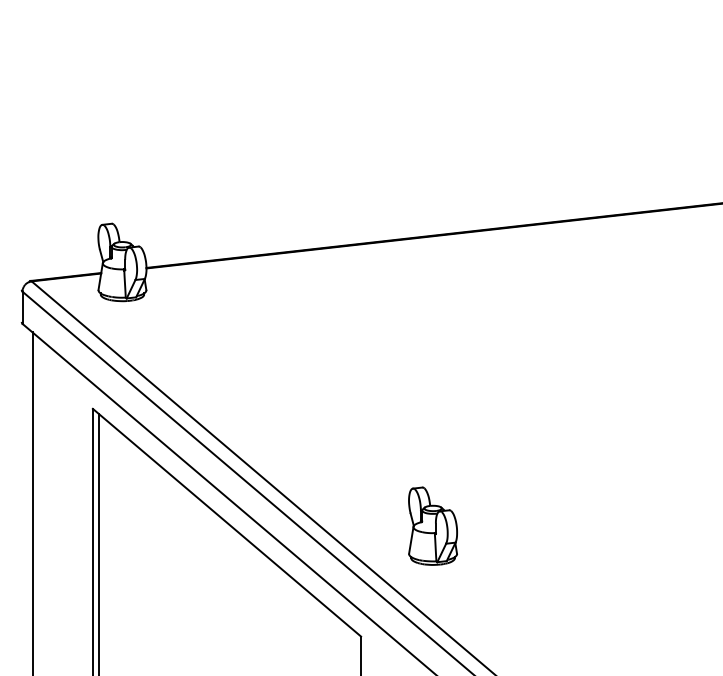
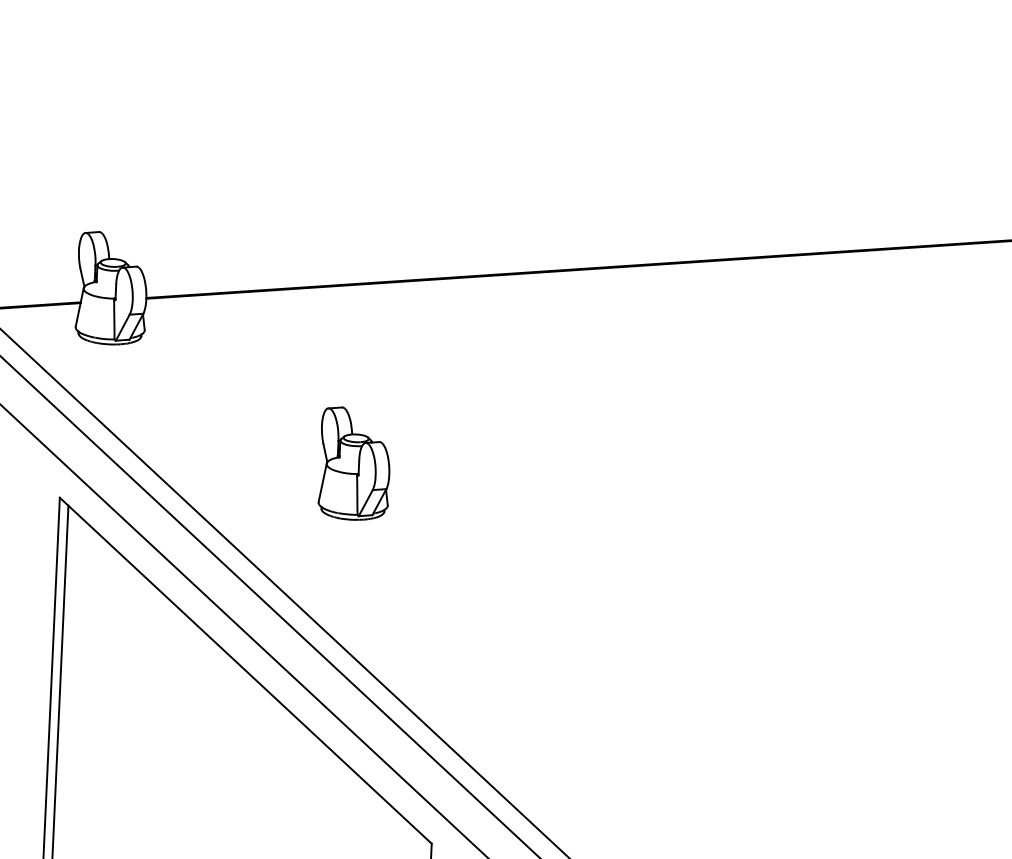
part: (432, 525) -> (354, 462), moved

